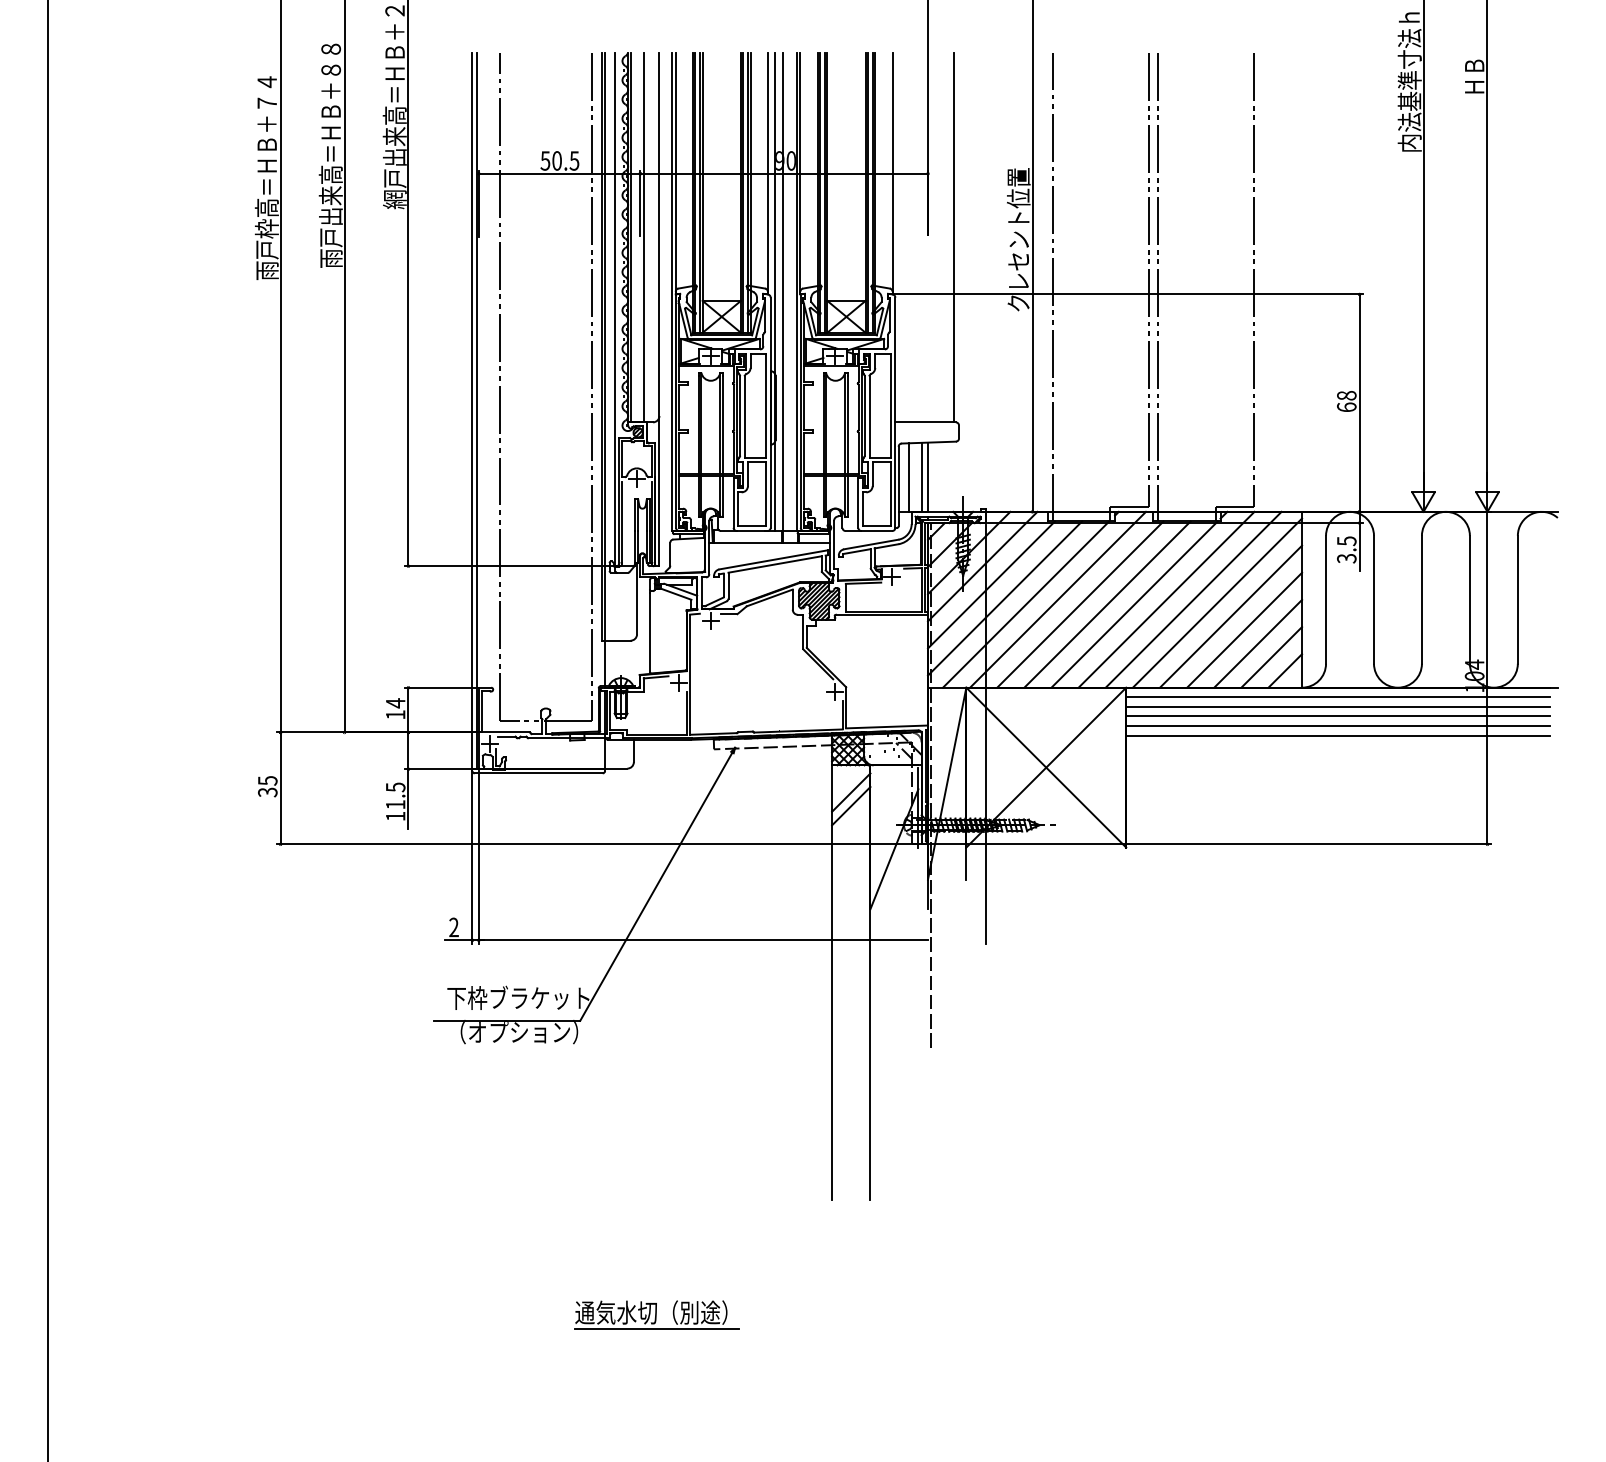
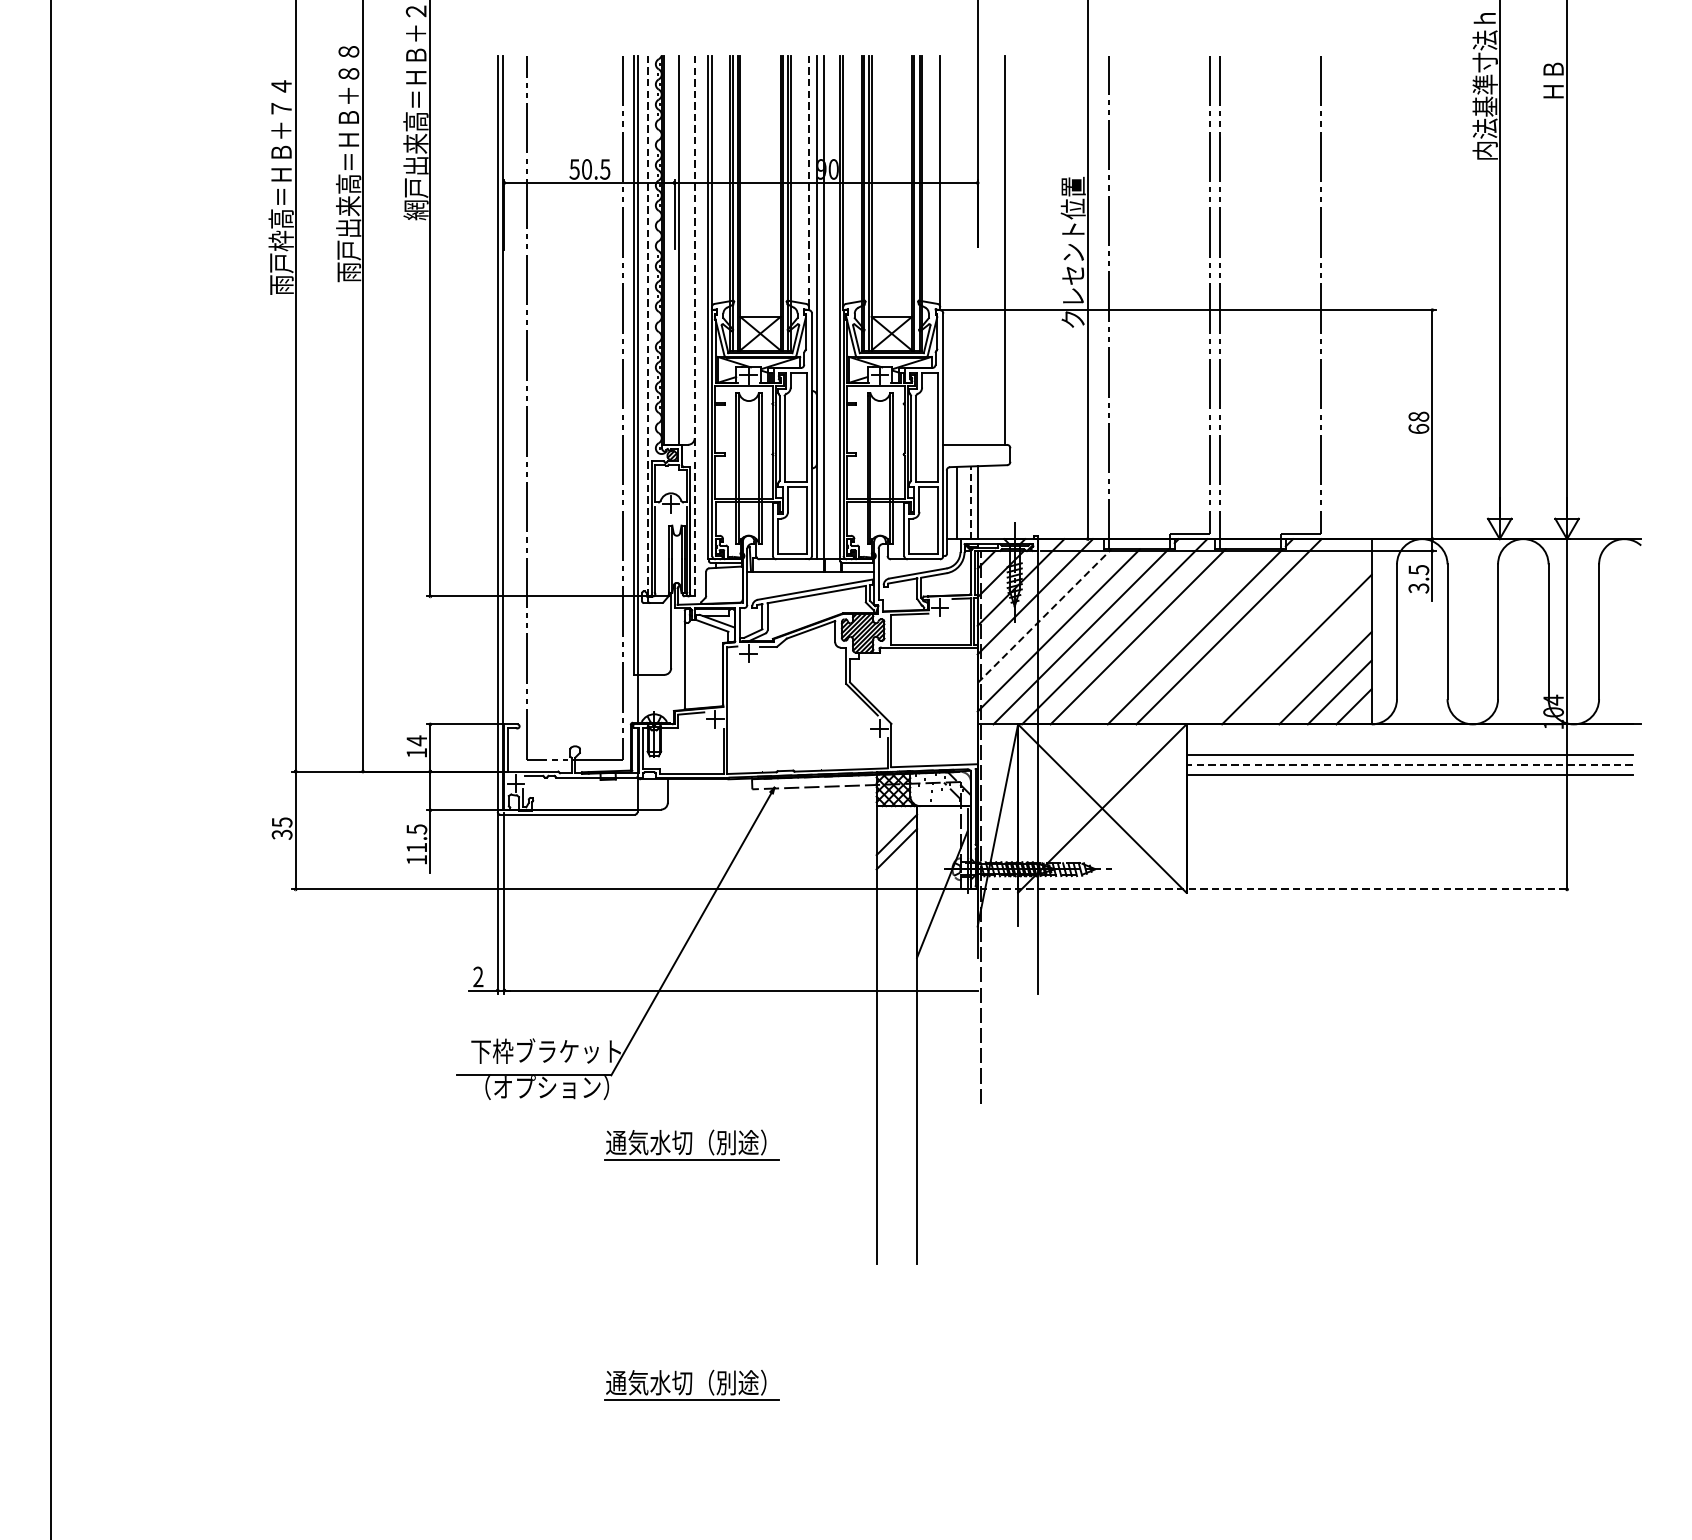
line: (767, 173) -> (808, 182), solid -> dashed
line: (614, 309) -> (647, 325), solid -> dashed
line: (659, 309) -> (694, 325), solid -> dashed
line: (921, 477) -> (970, 502), solid -> dashed
line: (991, 584) -> (1044, 615), solid -> dashed
line: (1193, 599) -> (1257, 631), removed
line: (1217, 602) -> (1282, 634), removed
line: (1107, 604) -> (1166, 636), removed
line: (1244, 629) -> (1311, 663), removed
line: (1337, 697) -> (1409, 734), removed
line: (1337, 706) -> (1409, 744), removed
line: (1338, 726) -> (1410, 765), solid -> dashed
line: (1210, 844) -> (1275, 889), solid -> dashed
part: (656, 1086) -> (691, 1144), added

